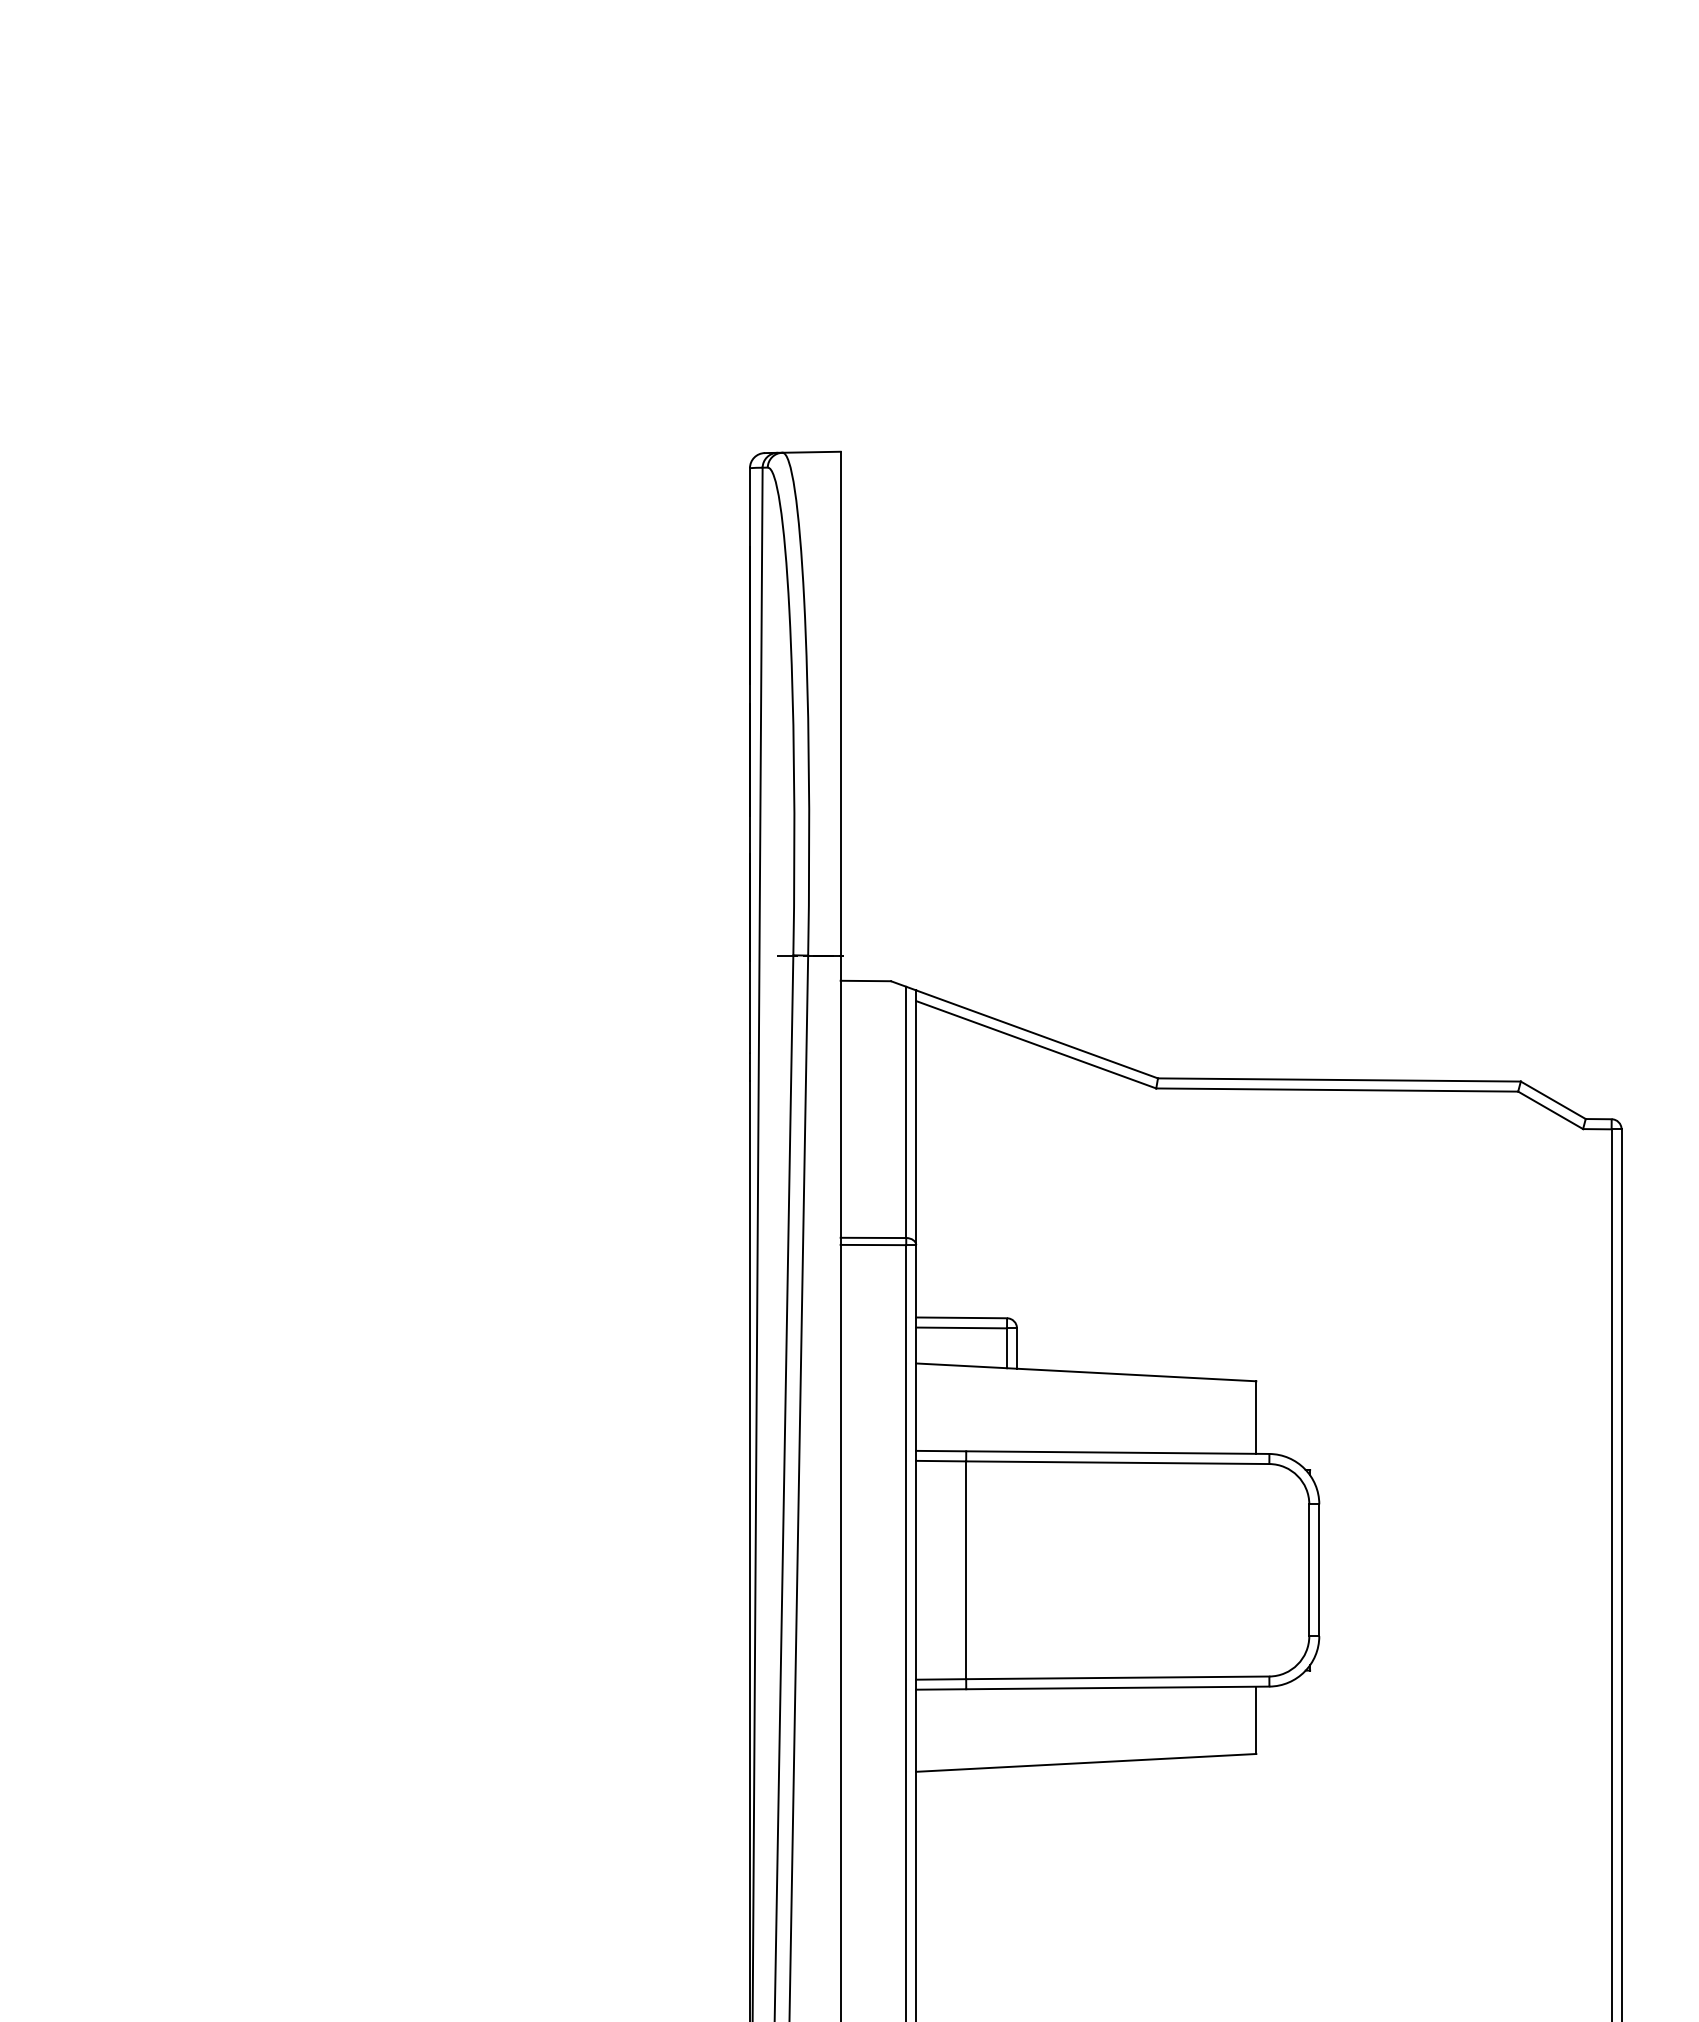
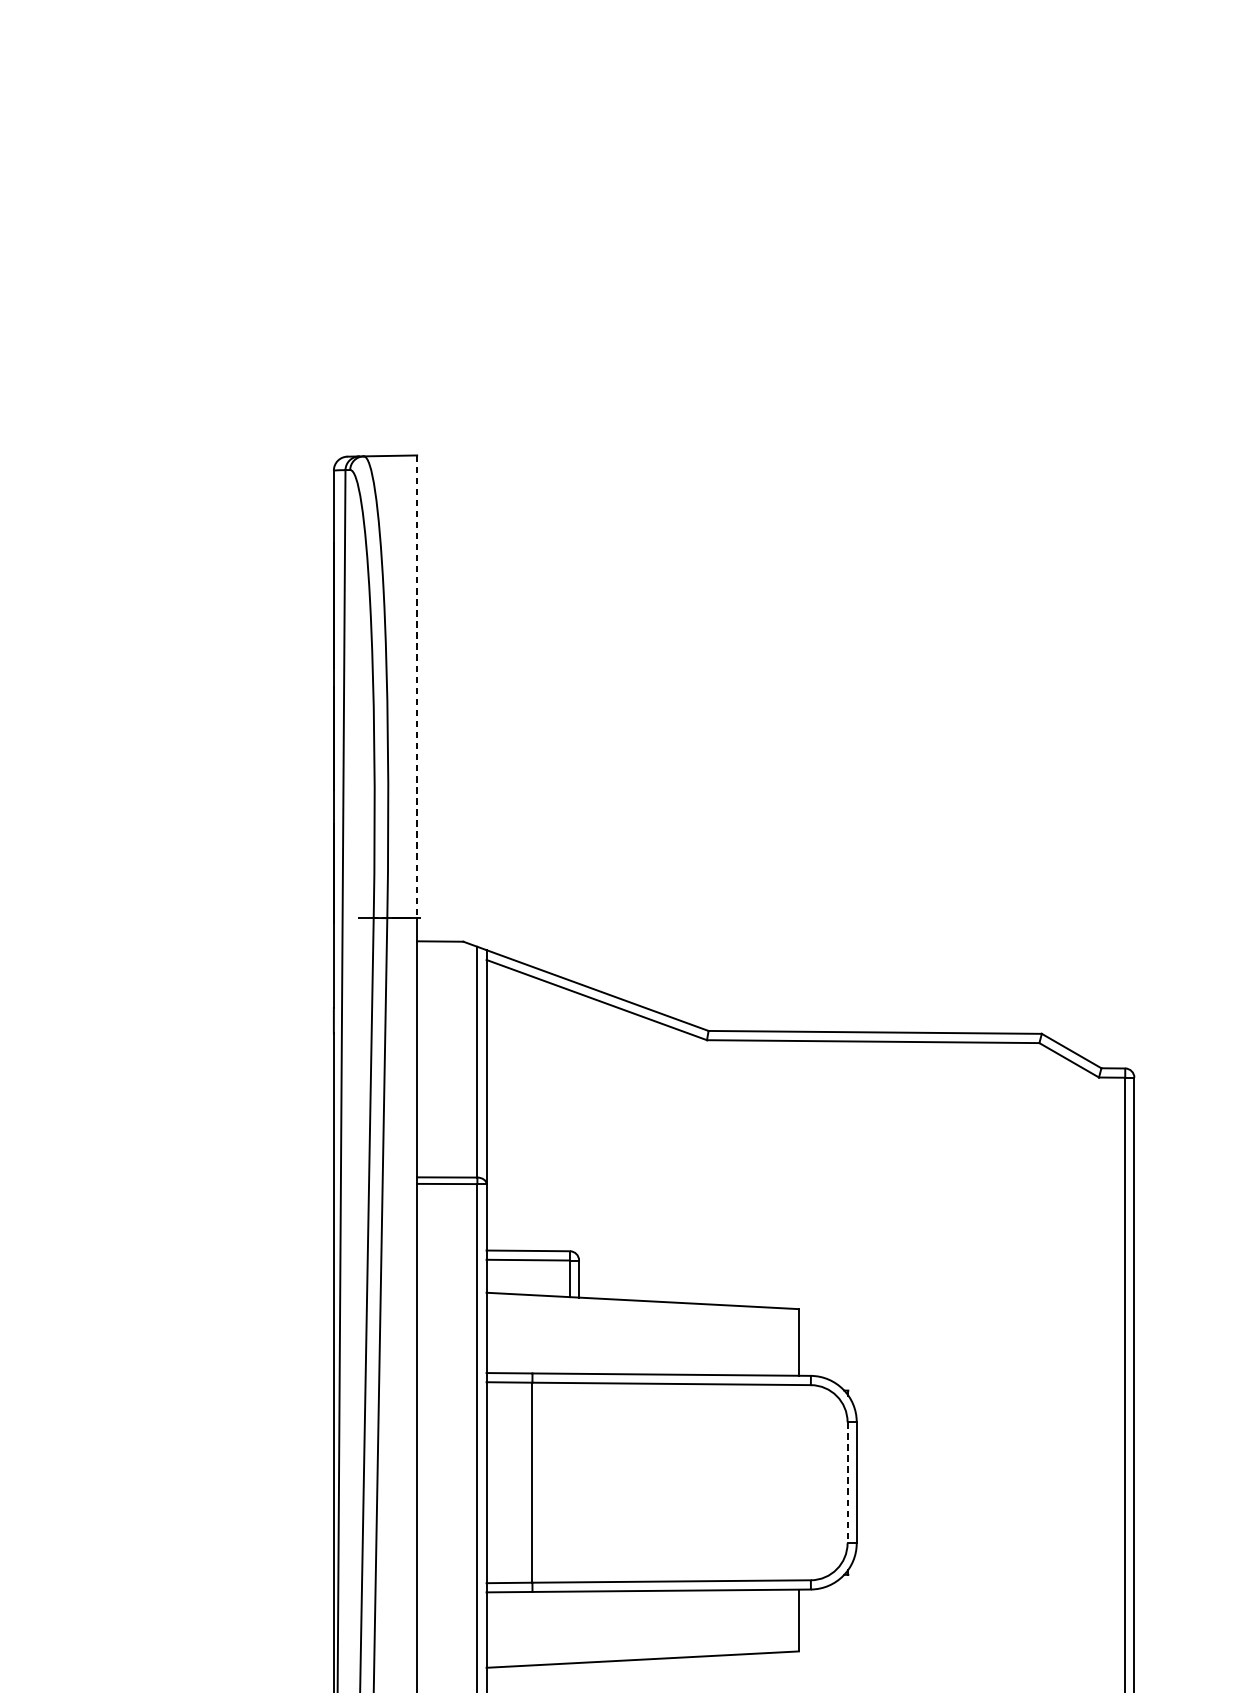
line: (840, 703) -> (417, 686), solid -> dashed
line: (1309, 1570) -> (847, 1482), solid -> dashed

